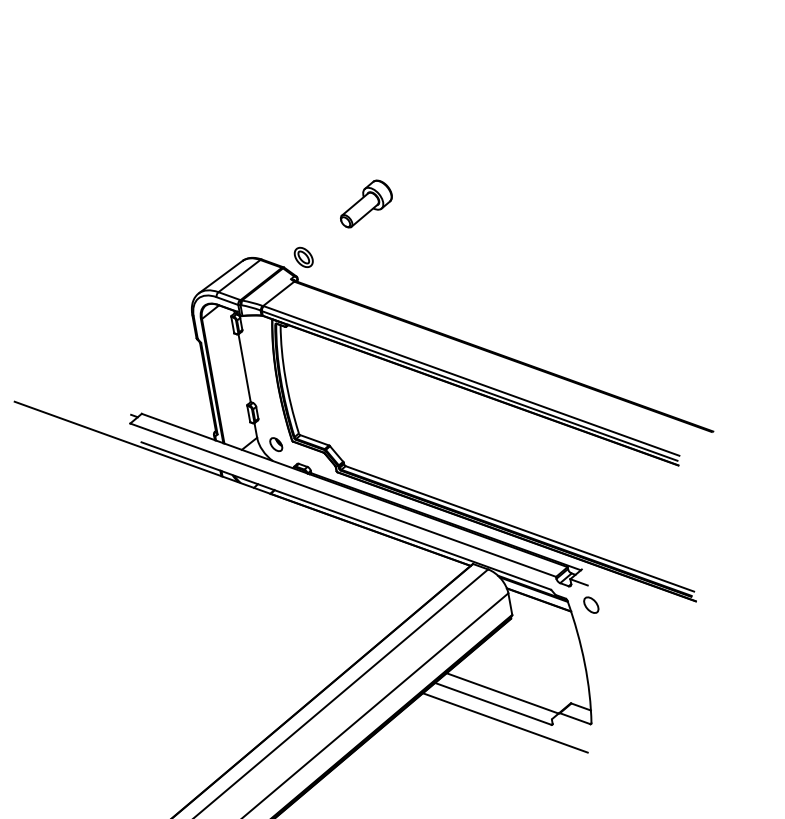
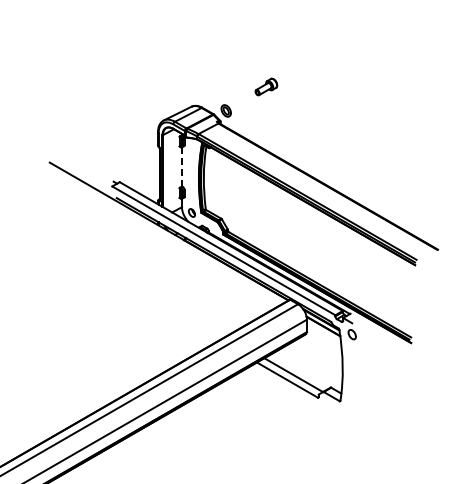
part: (365, 202) -> (266, 86), size x0.7
line: (243, 369) -> (181, 167), solid -> dashed
line: (505, 722) -> (292, 391), removed

